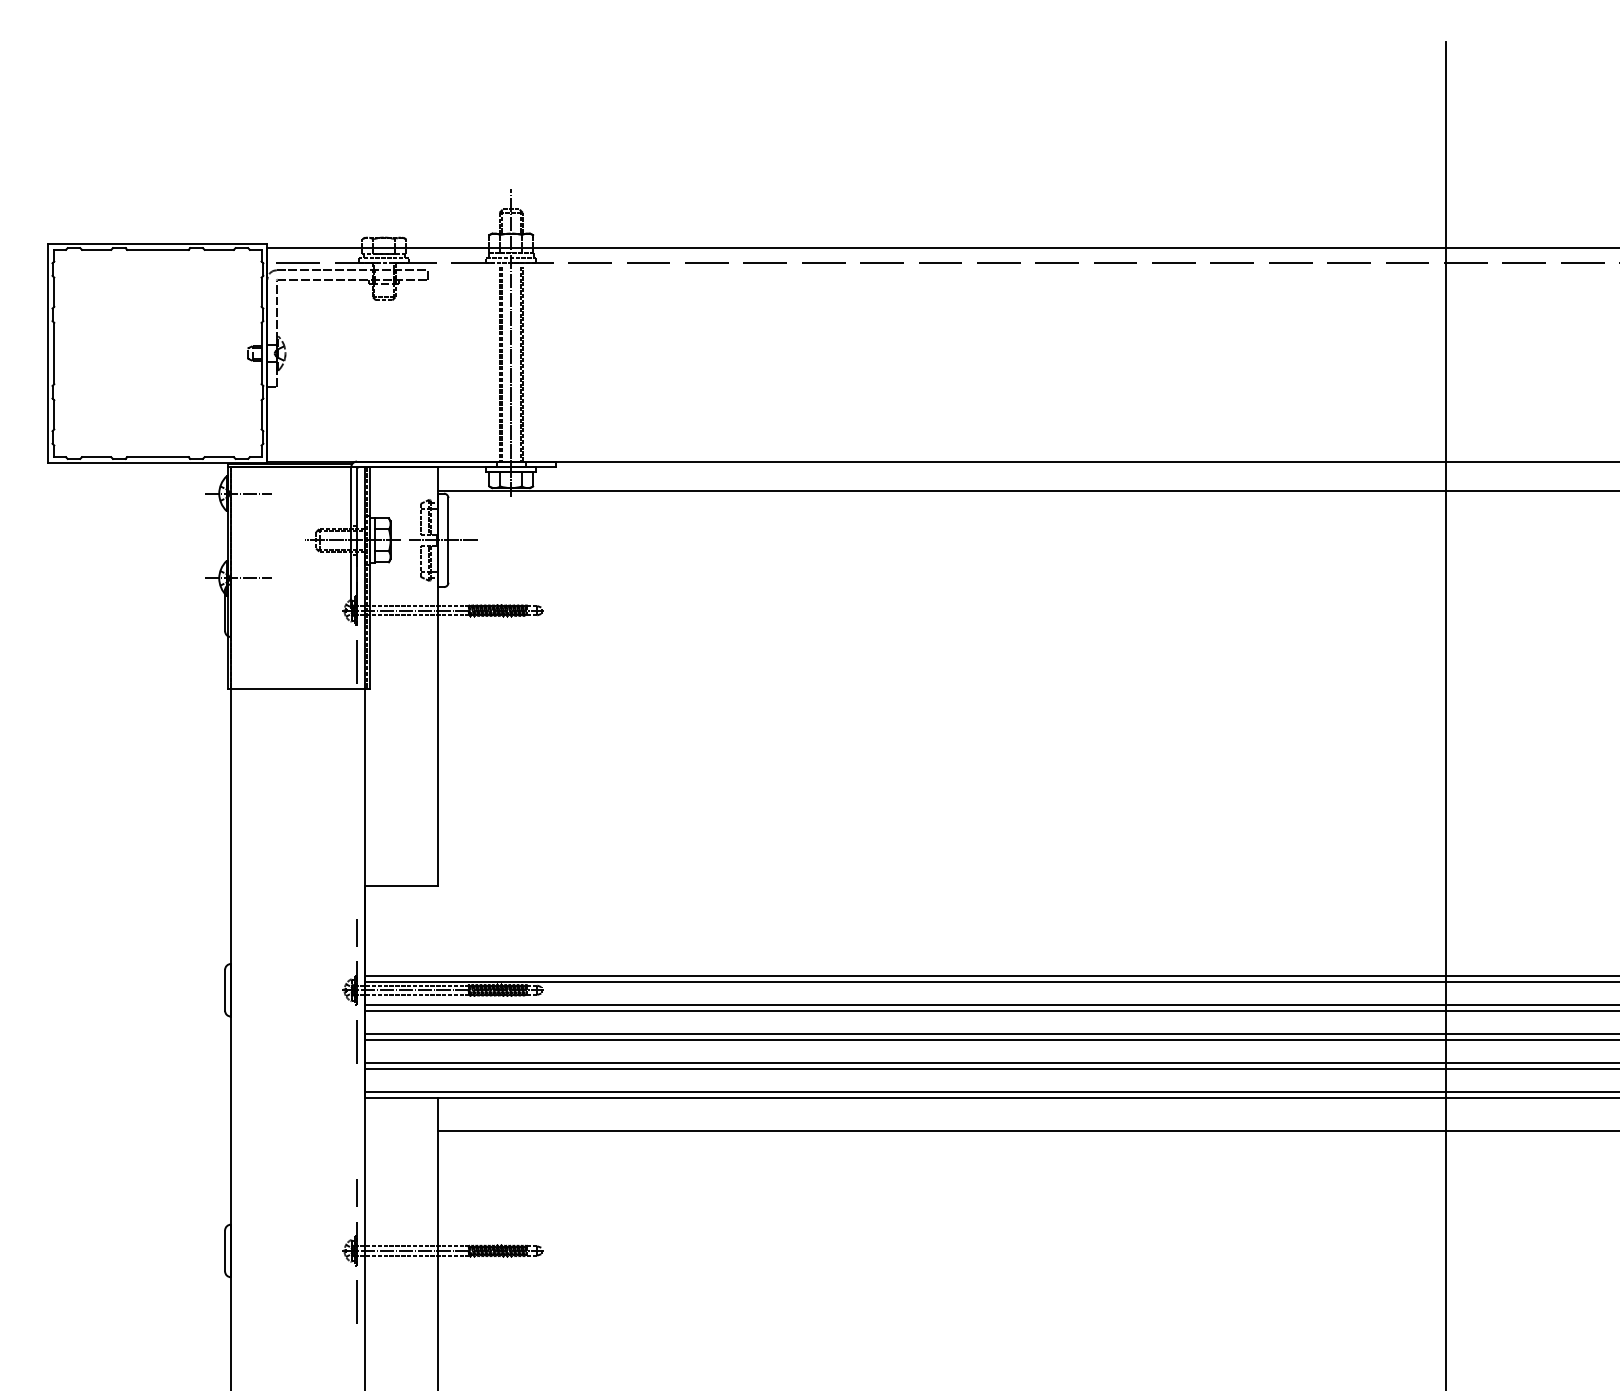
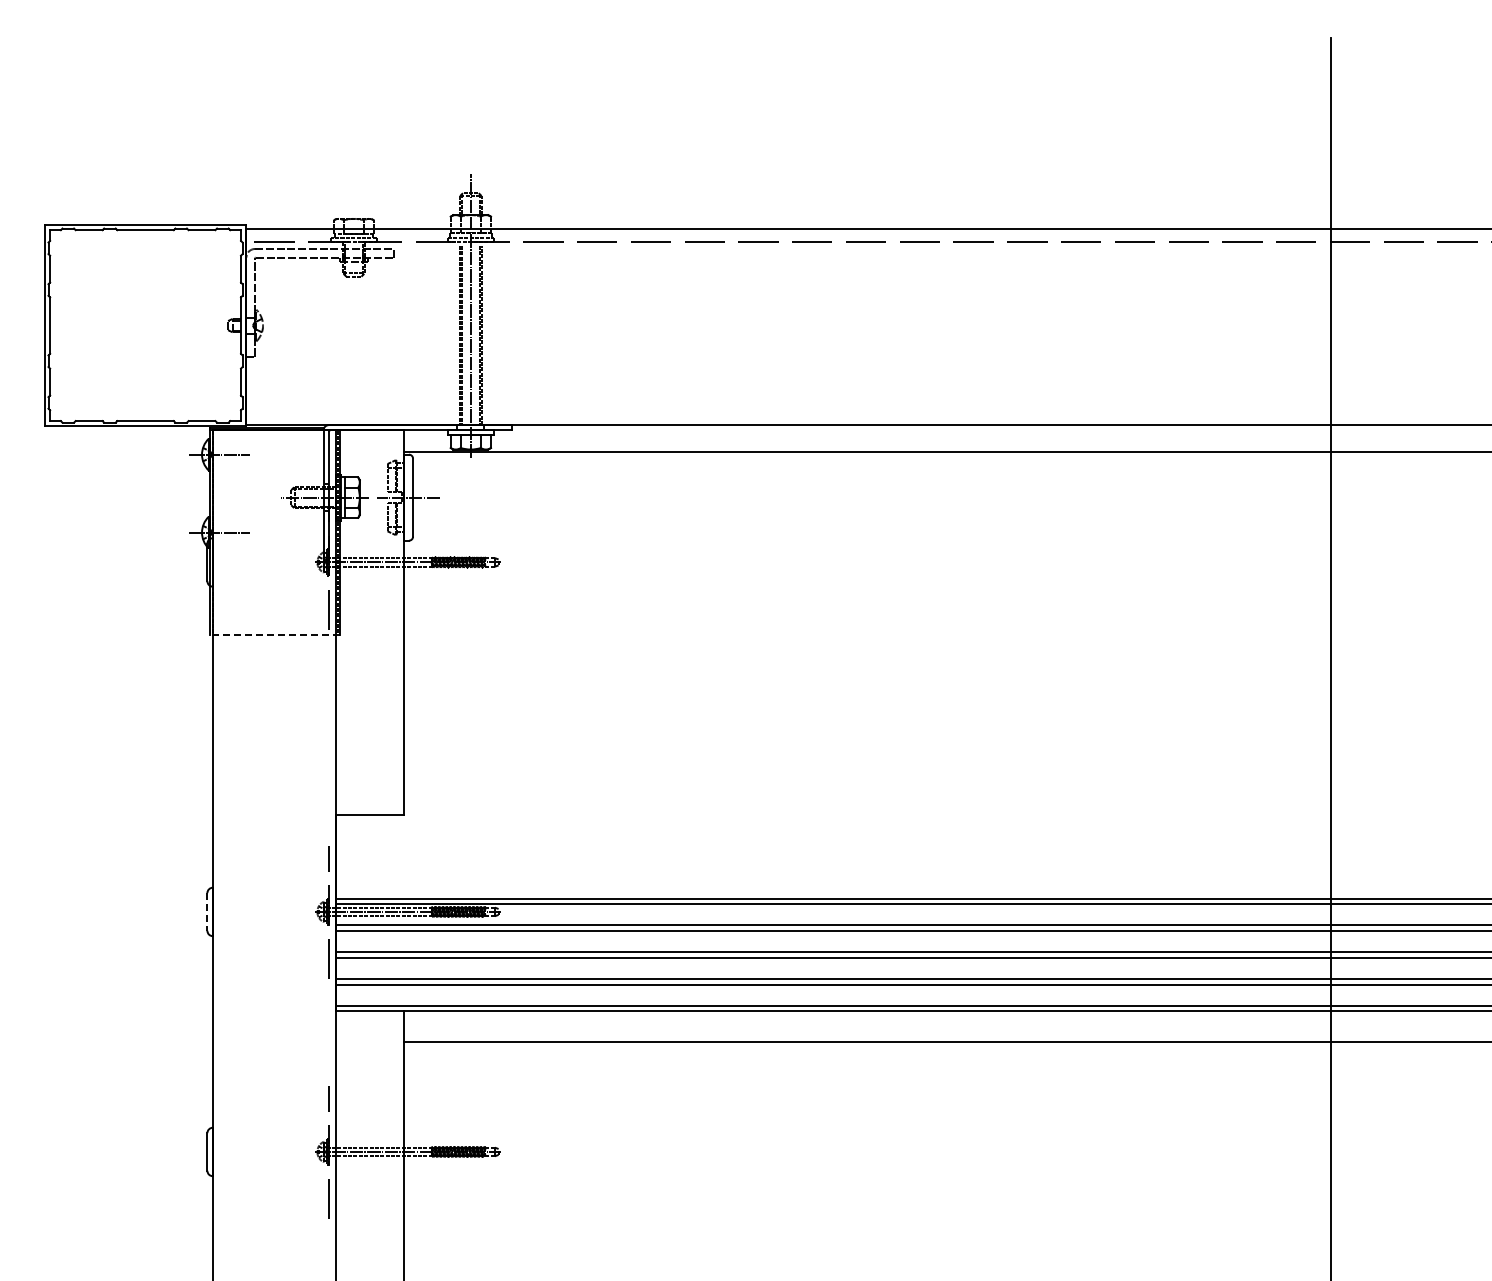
line: (297, 688) -> (274, 634), solid -> dashed
line: (225, 989) -> (207, 911), solid -> dashed

